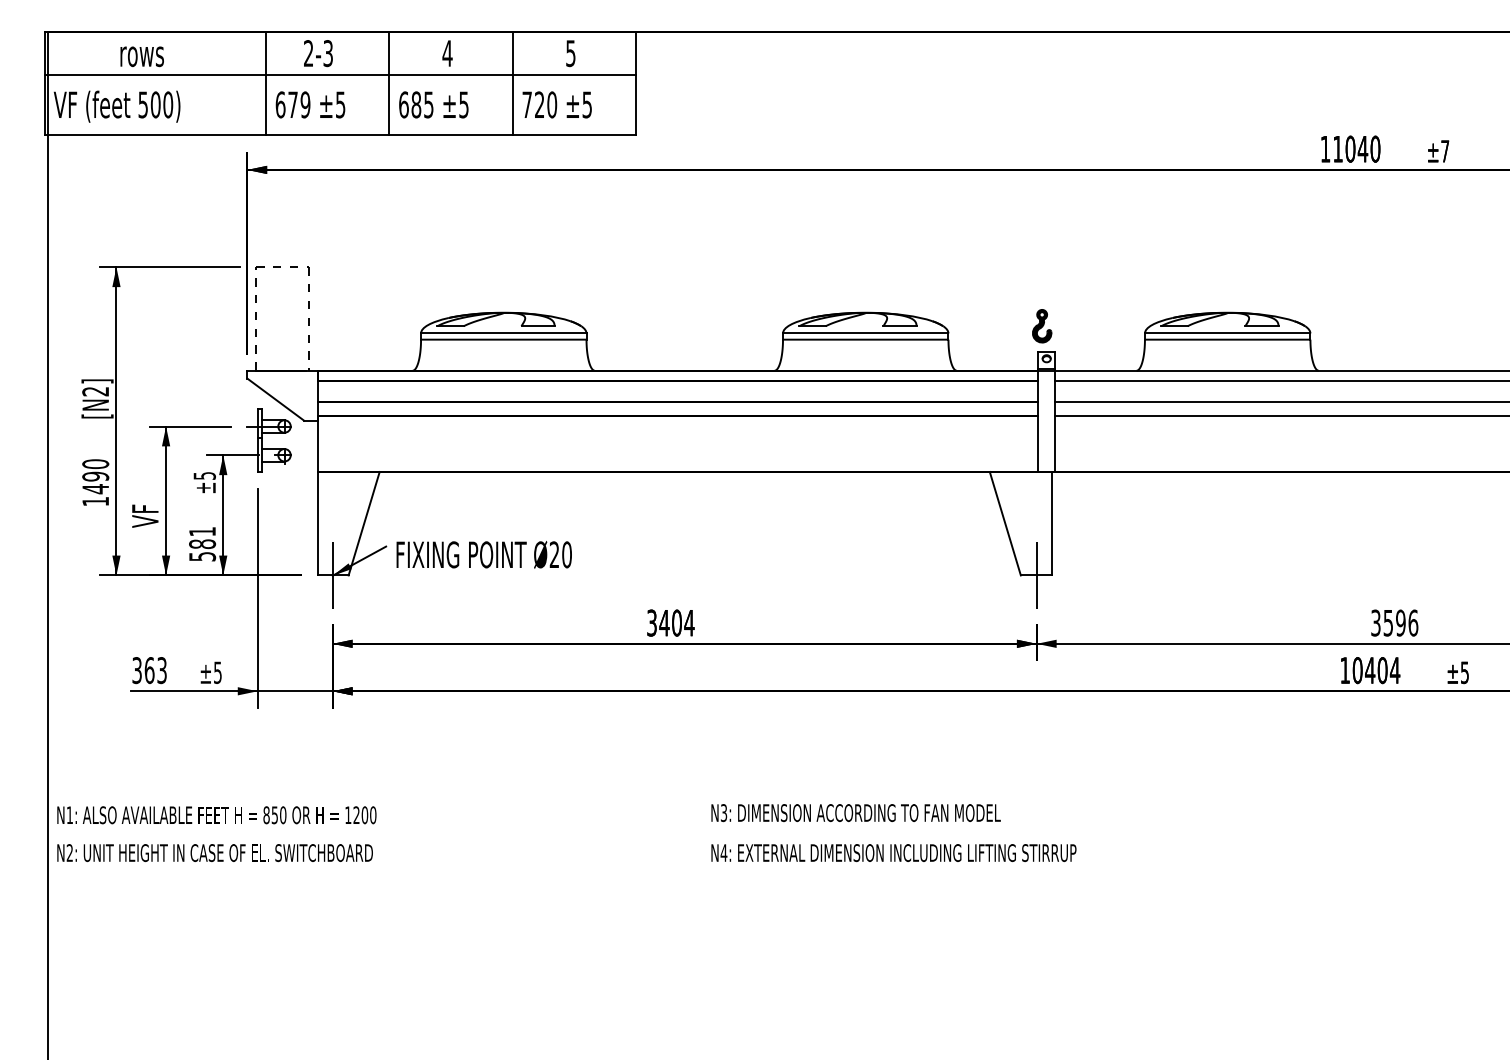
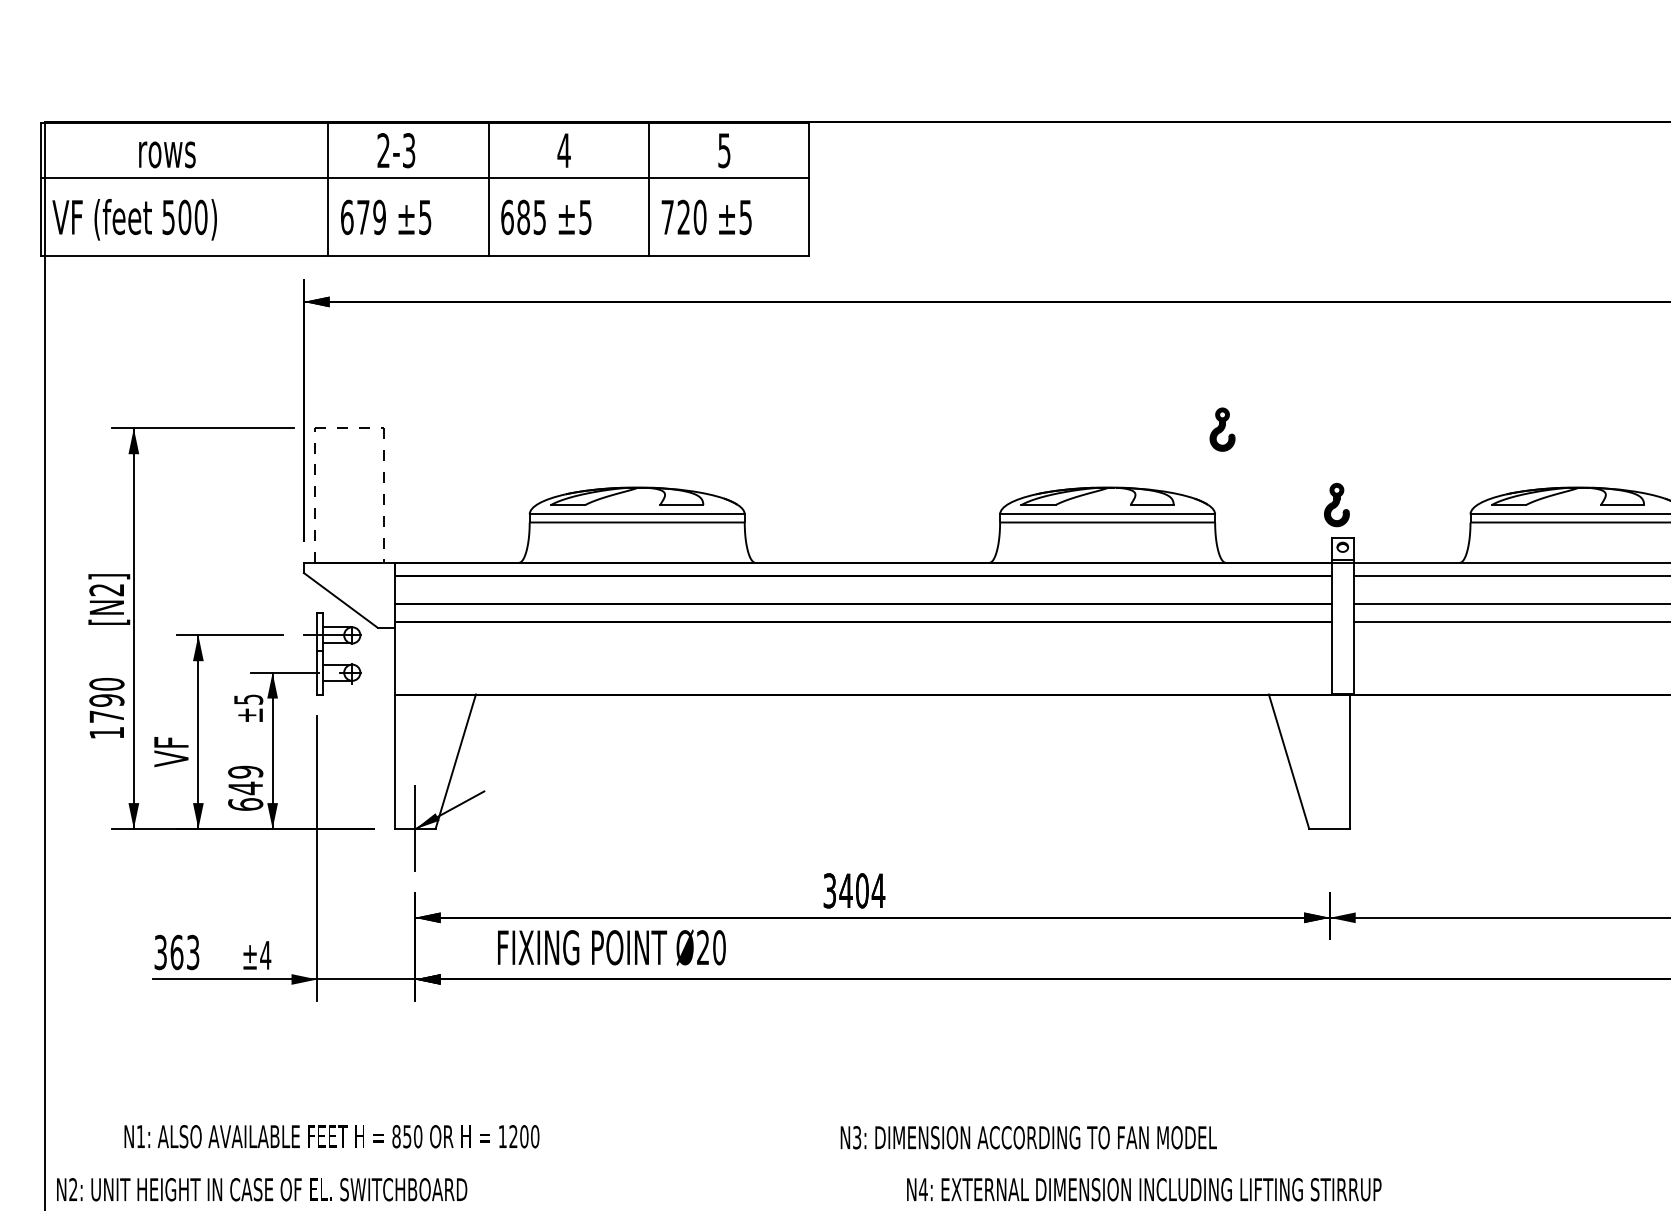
part: (954, 268) -> (1222, 430), added
text: (95, 489) -> (106, 717), 1490 -> 1790
text: (202, 543) -> (245, 787), 581 -> 649
text: (483, 554) -> (610, 947), moved
line: (1036, 574) -> (1329, 827), removed
text: (217, 672) -> (265, 955), ±5 -> ±4
text: (855, 813) -> (1028, 1138), moved
text: (216, 815) -> (331, 1136), moved

